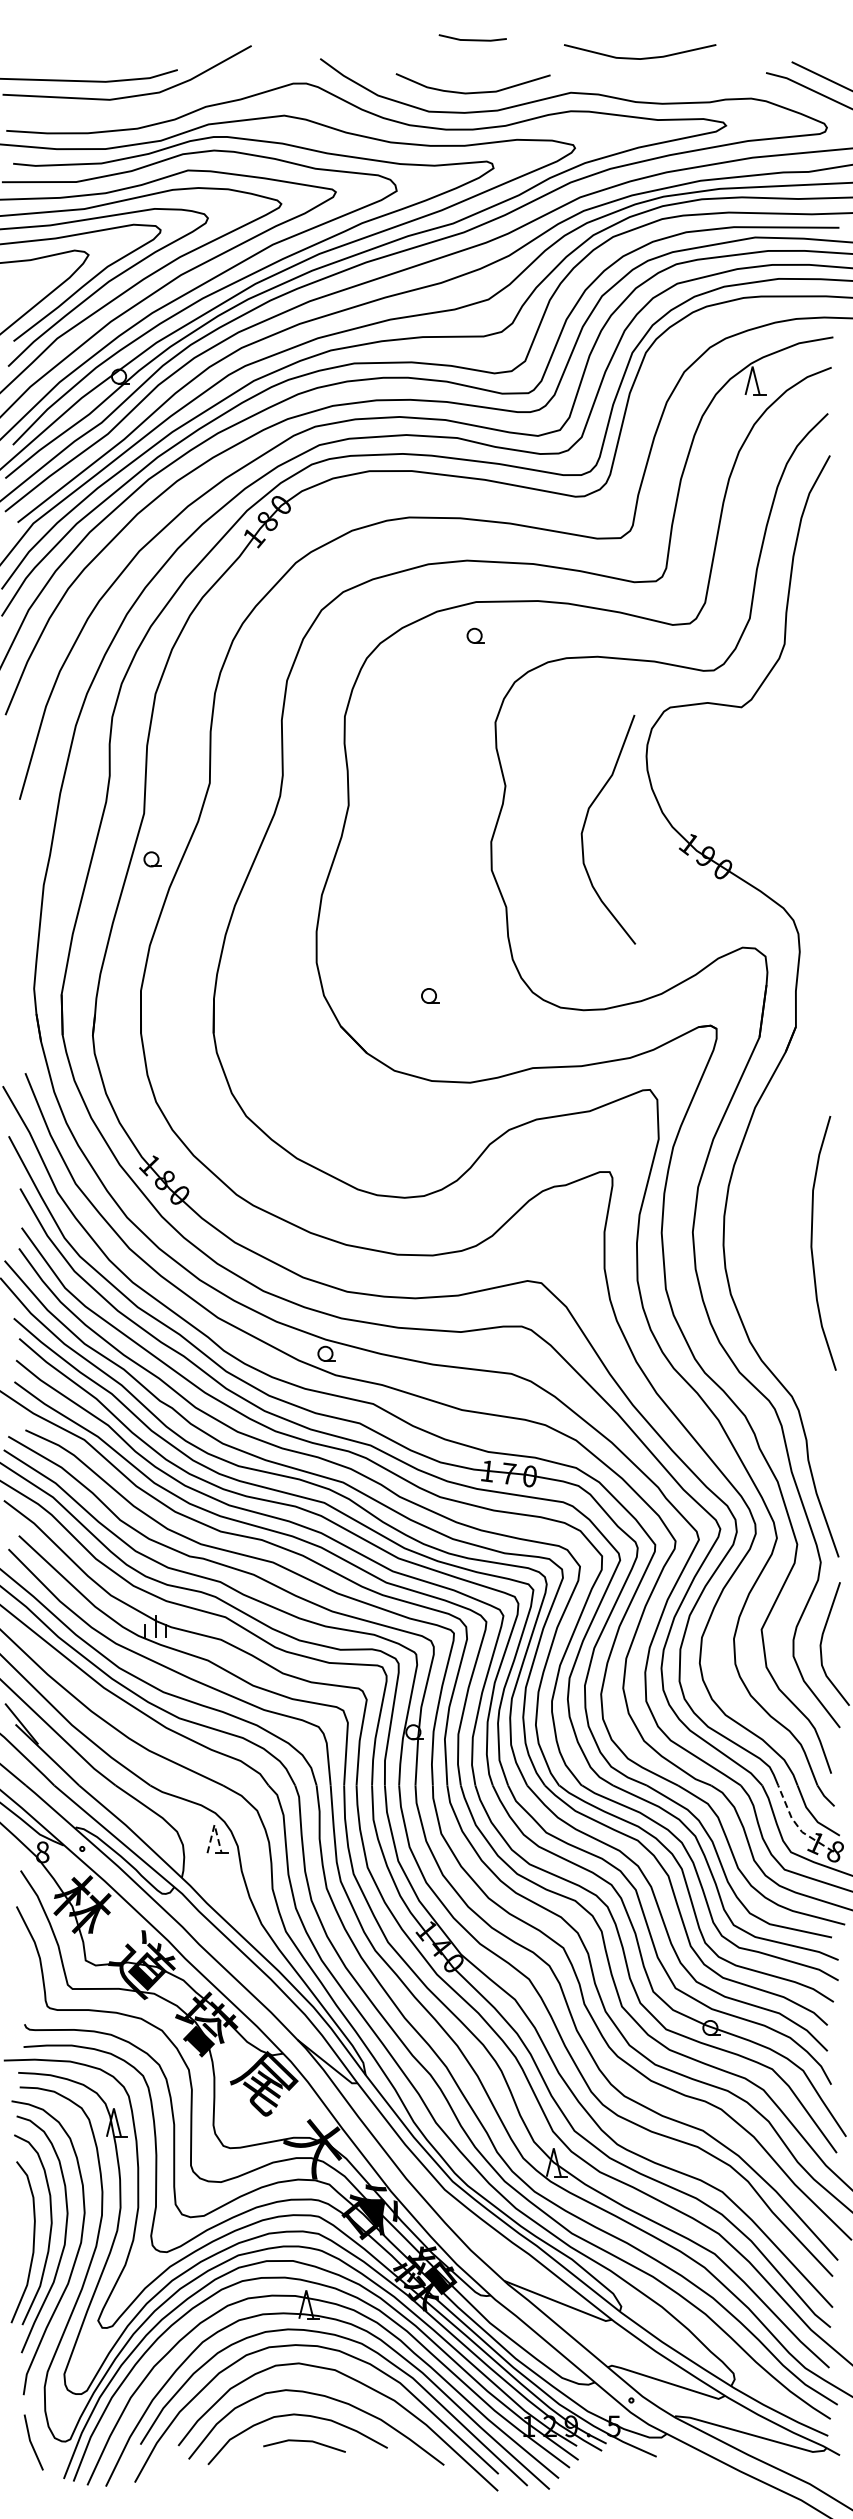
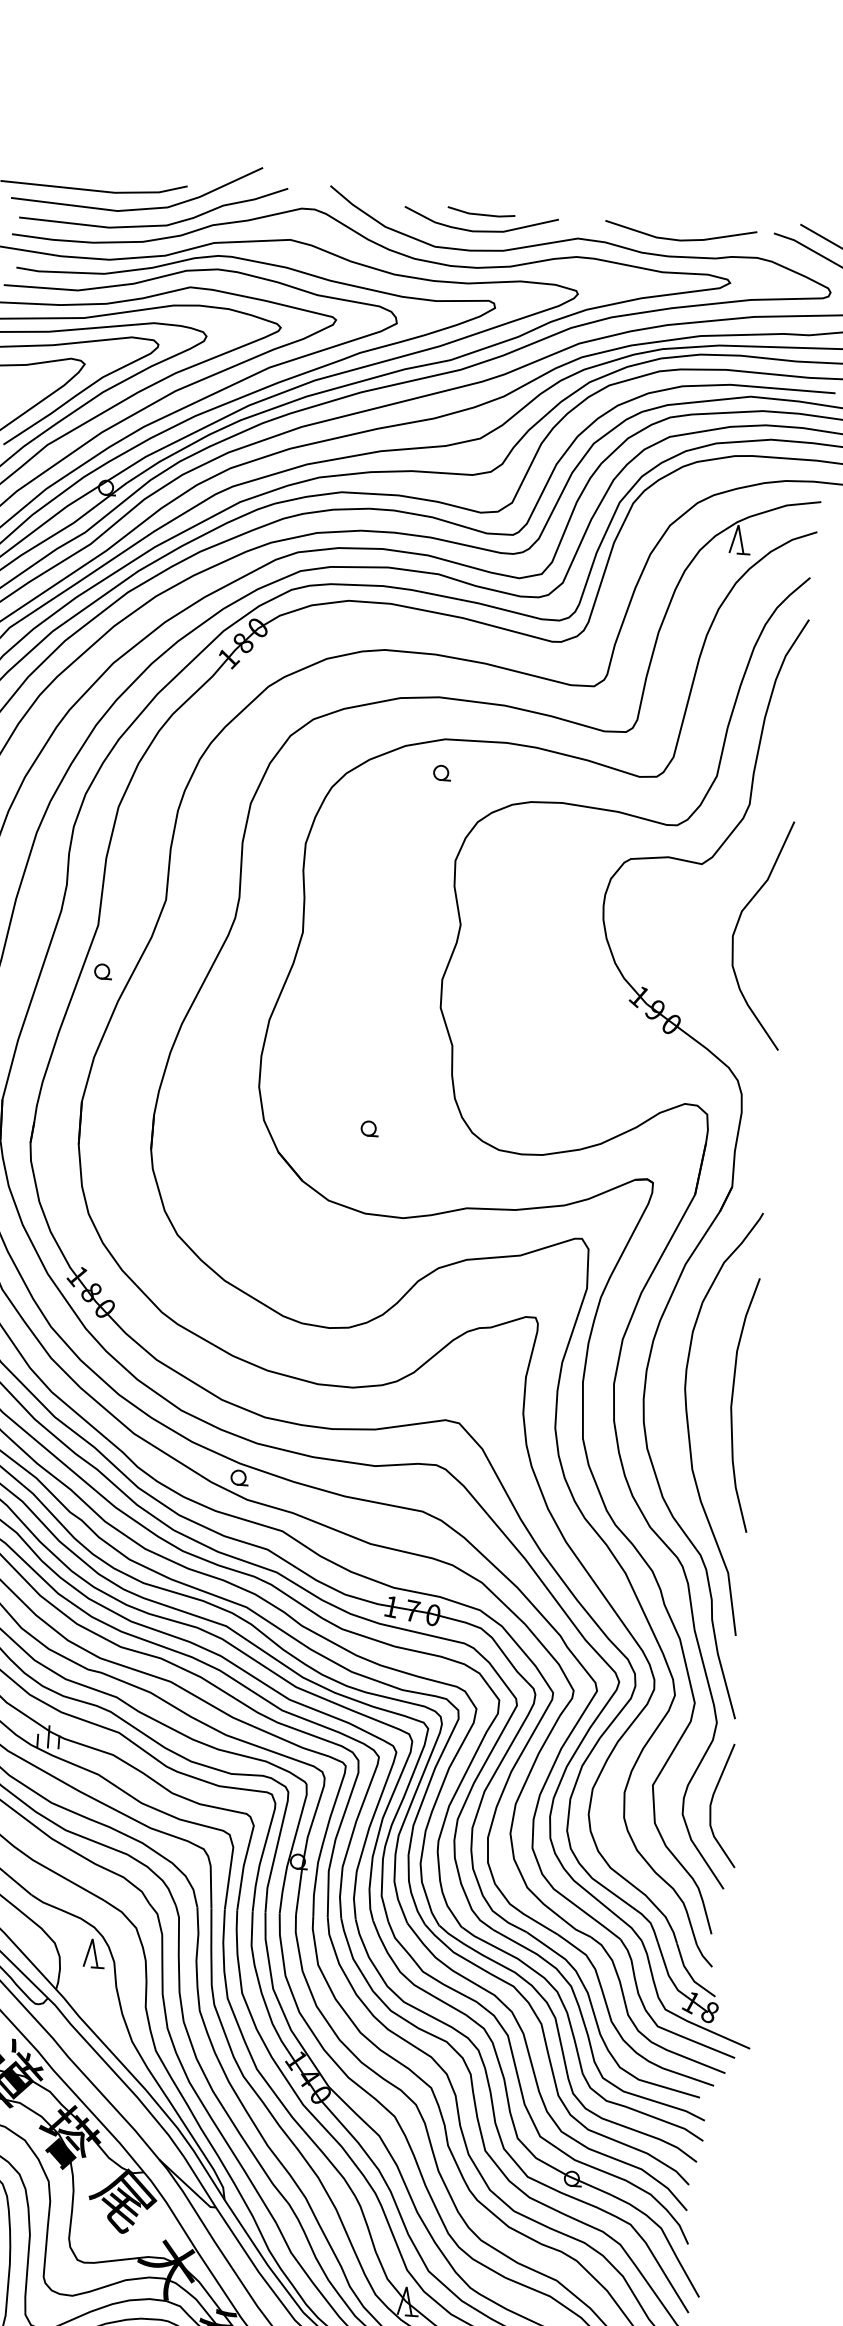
line: (472, 39) -> (481, 213), moved
line: (643, 57) -> (683, 239), moved
curve: (149, 110) -> (156, 224), added
curve: (586, 821) -> (738, 924), moved
curve: (770, 1266) -> (688, 1423), added
line: (214, 1824) -> (92, 1938), dashed -> solid
line: (797, 1825) -> (673, 1983), dashed -> solid

